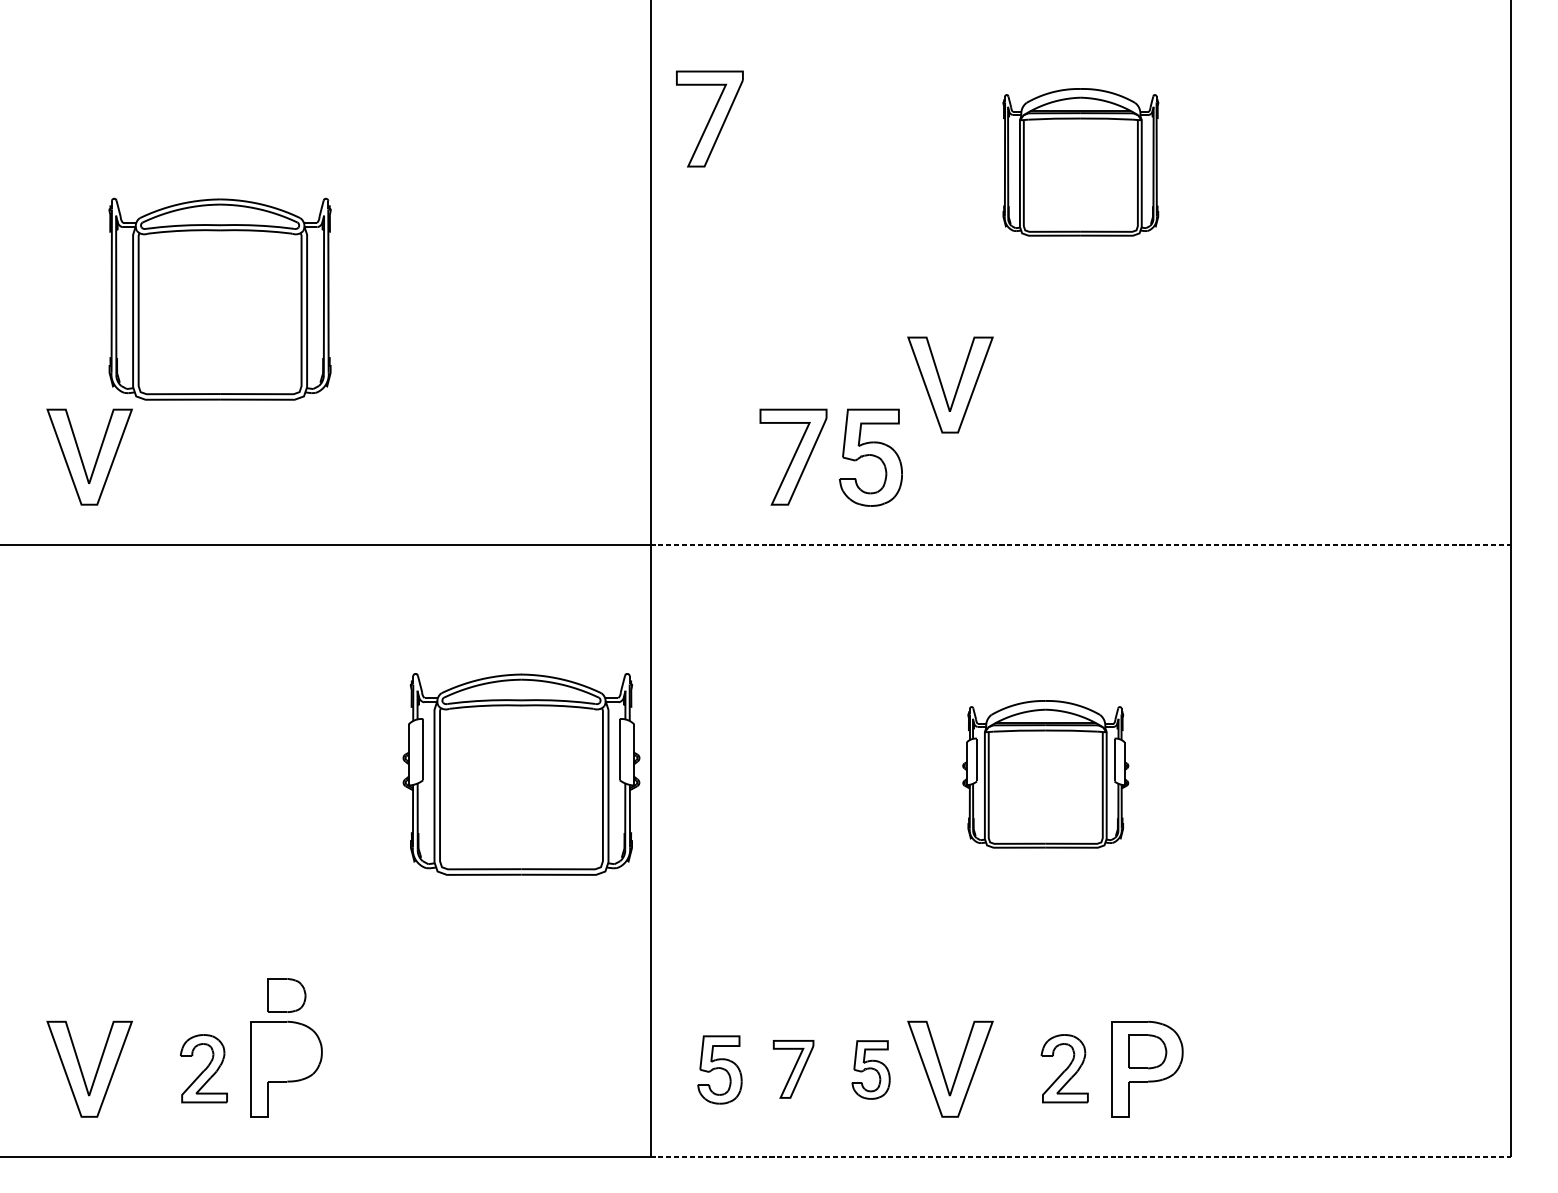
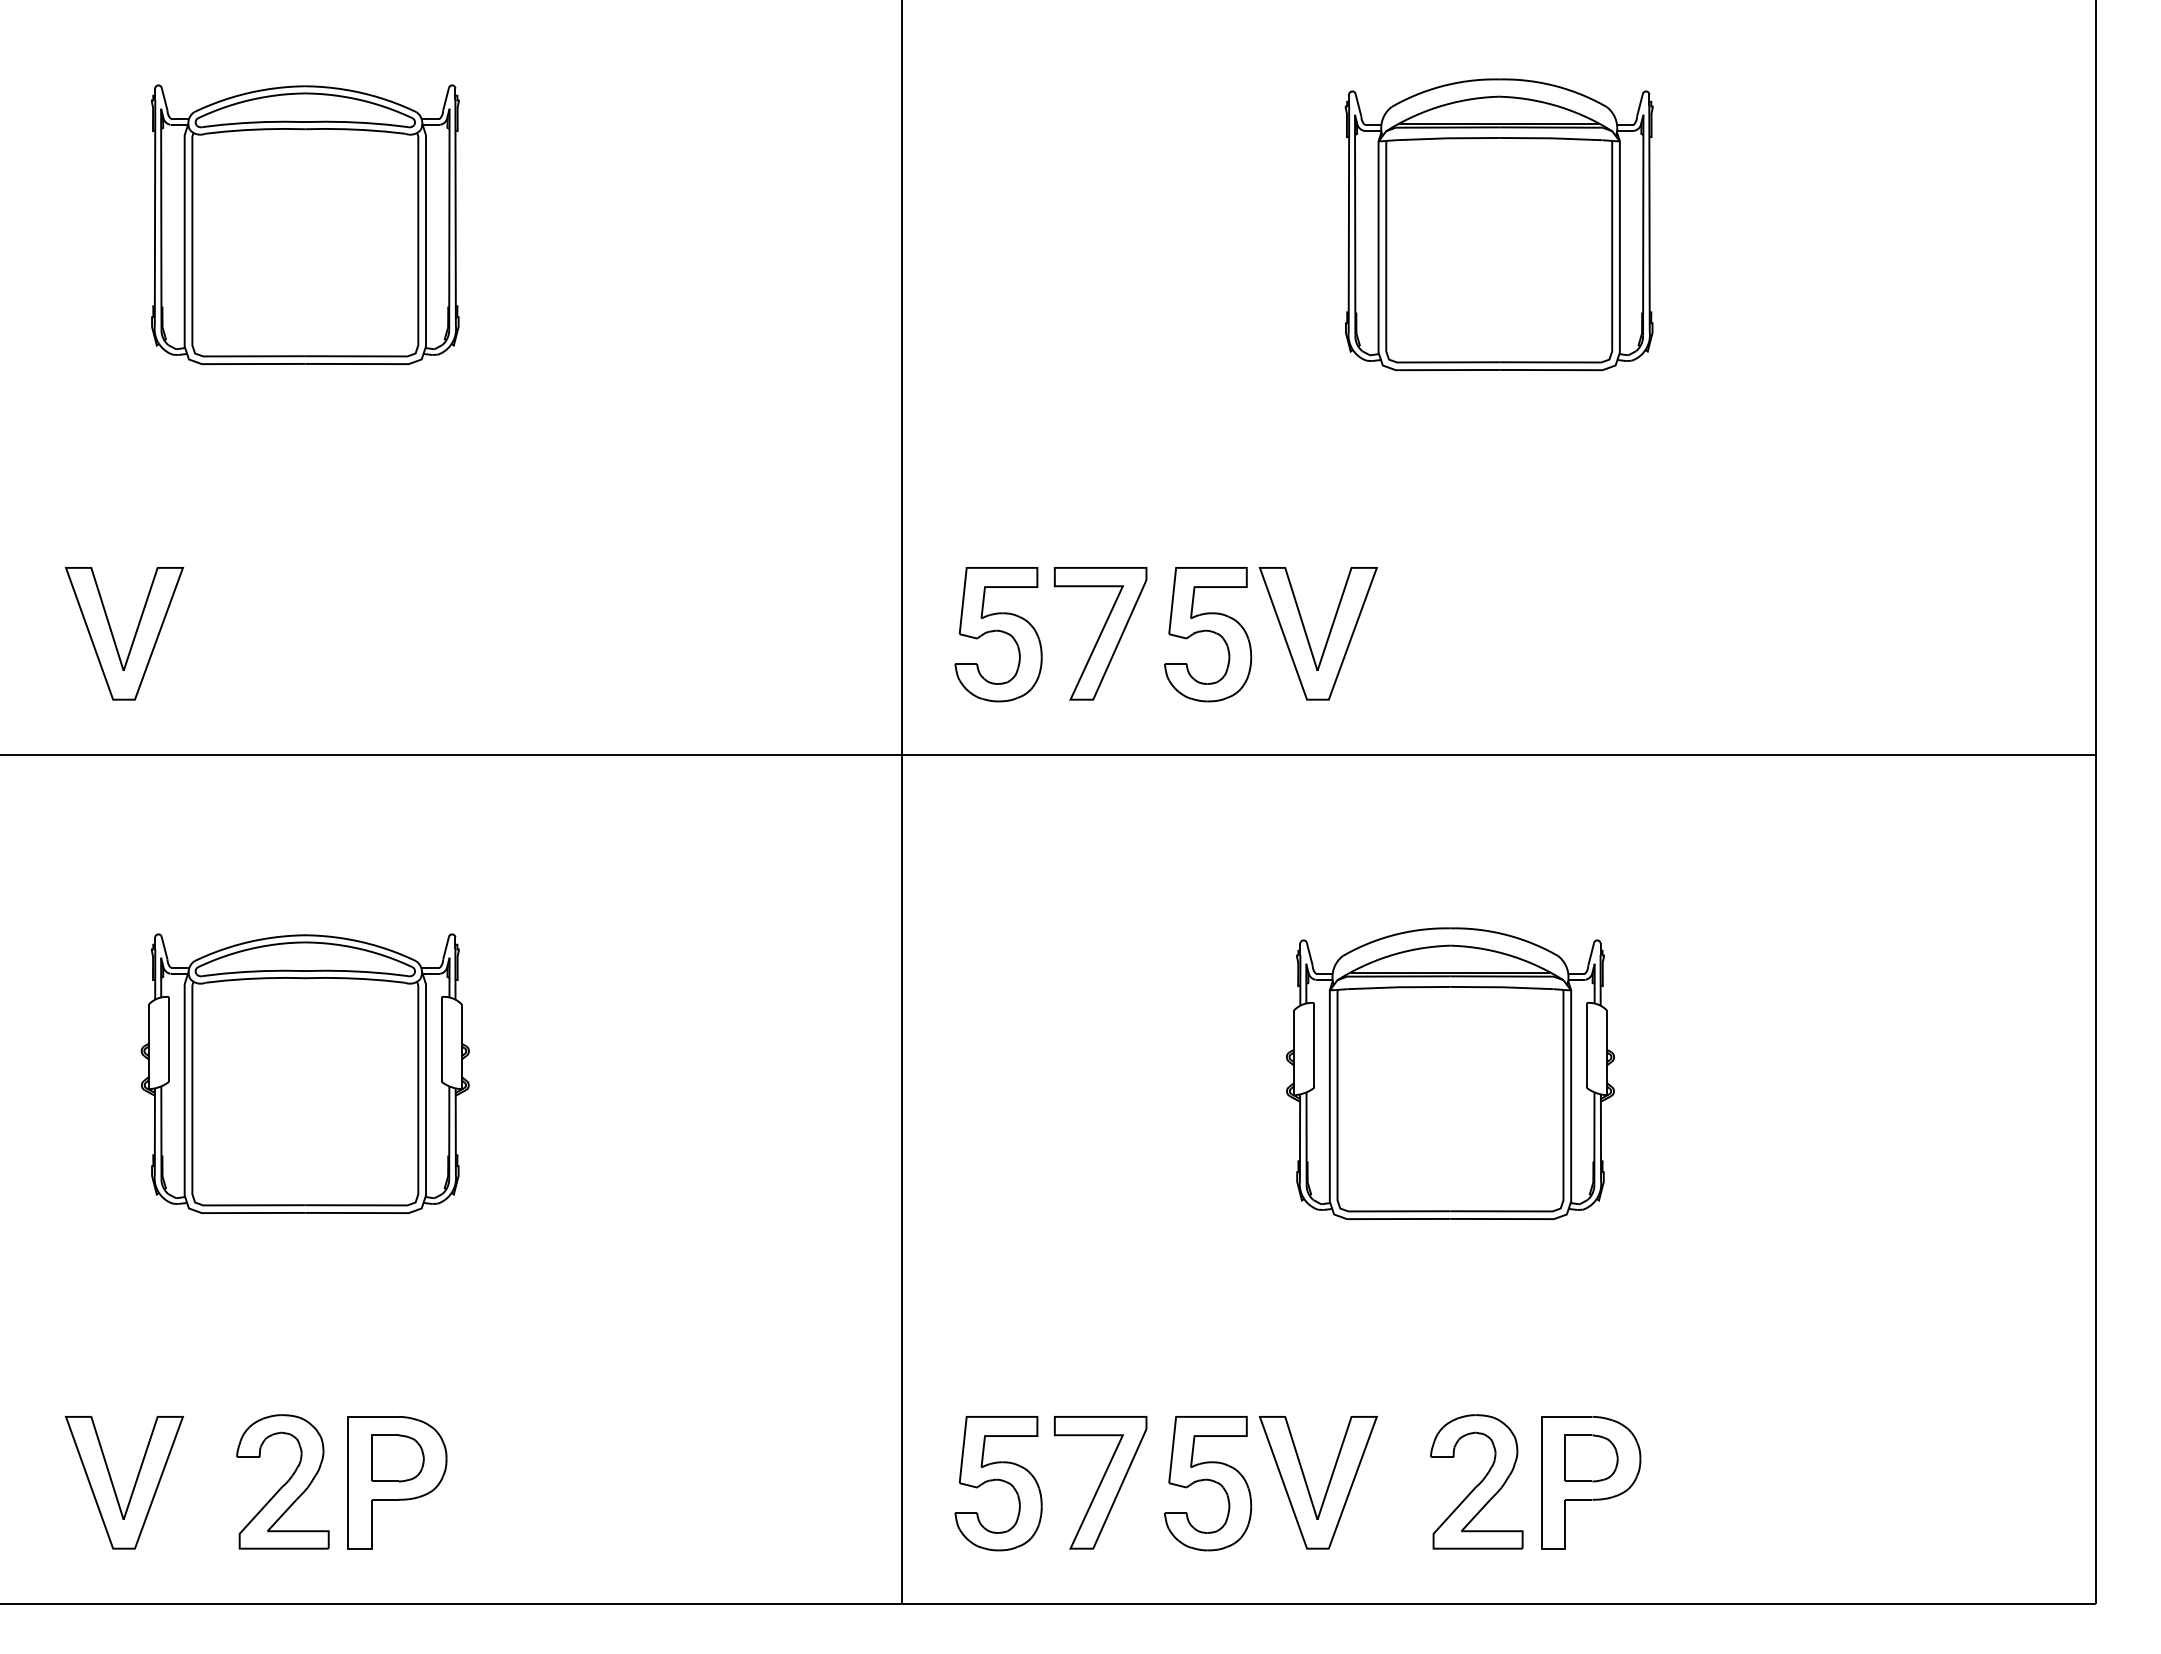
part: (709, 118) -> (984, 164), removed
part: (1080, 162) -> (1498, 224), size x1.43
part: (219, 299) -> (304, 224), moved
part: (942, 385) -> (1307, 634), moved
part: (719, 457) -> (998, 634), added
line: (1081, 544) -> (1499, 755), dashed -> solid
part: (520, 774) -> (304, 1073), moved
part: (1045, 774) -> (1450, 1073), size x1.43
part: (286, 995) -> (397, 1458), moved
part: (203, 1068) -> (282, 1481), size x1.43
part: (1064, 1068) -> (1476, 1481), size x1.43
part: (719, 1069) -> (998, 1483), size x1.43
part: (793, 1069) -> (1100, 1482), size x1.67
part: (871, 1069) -> (1208, 1483), size x1.67
line: (1081, 1157) -> (1499, 1604), dashed -> solid

